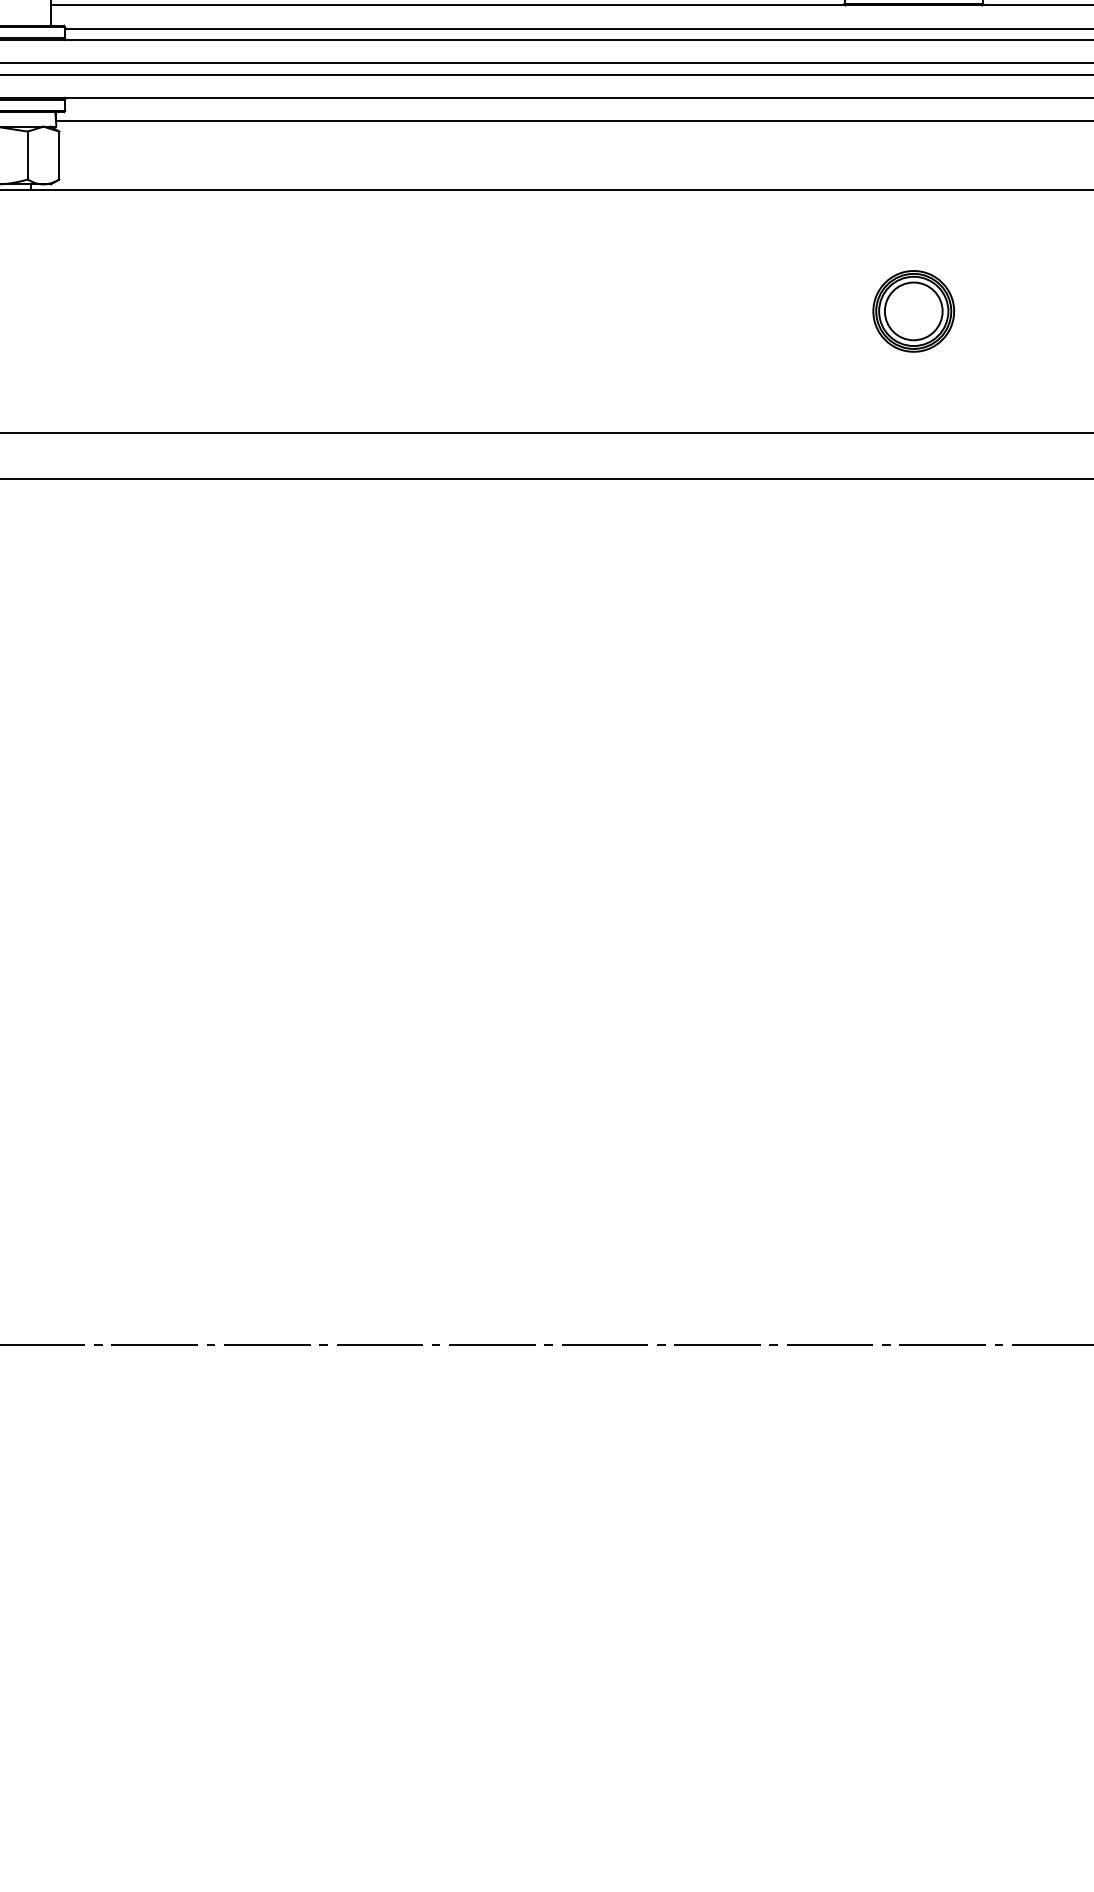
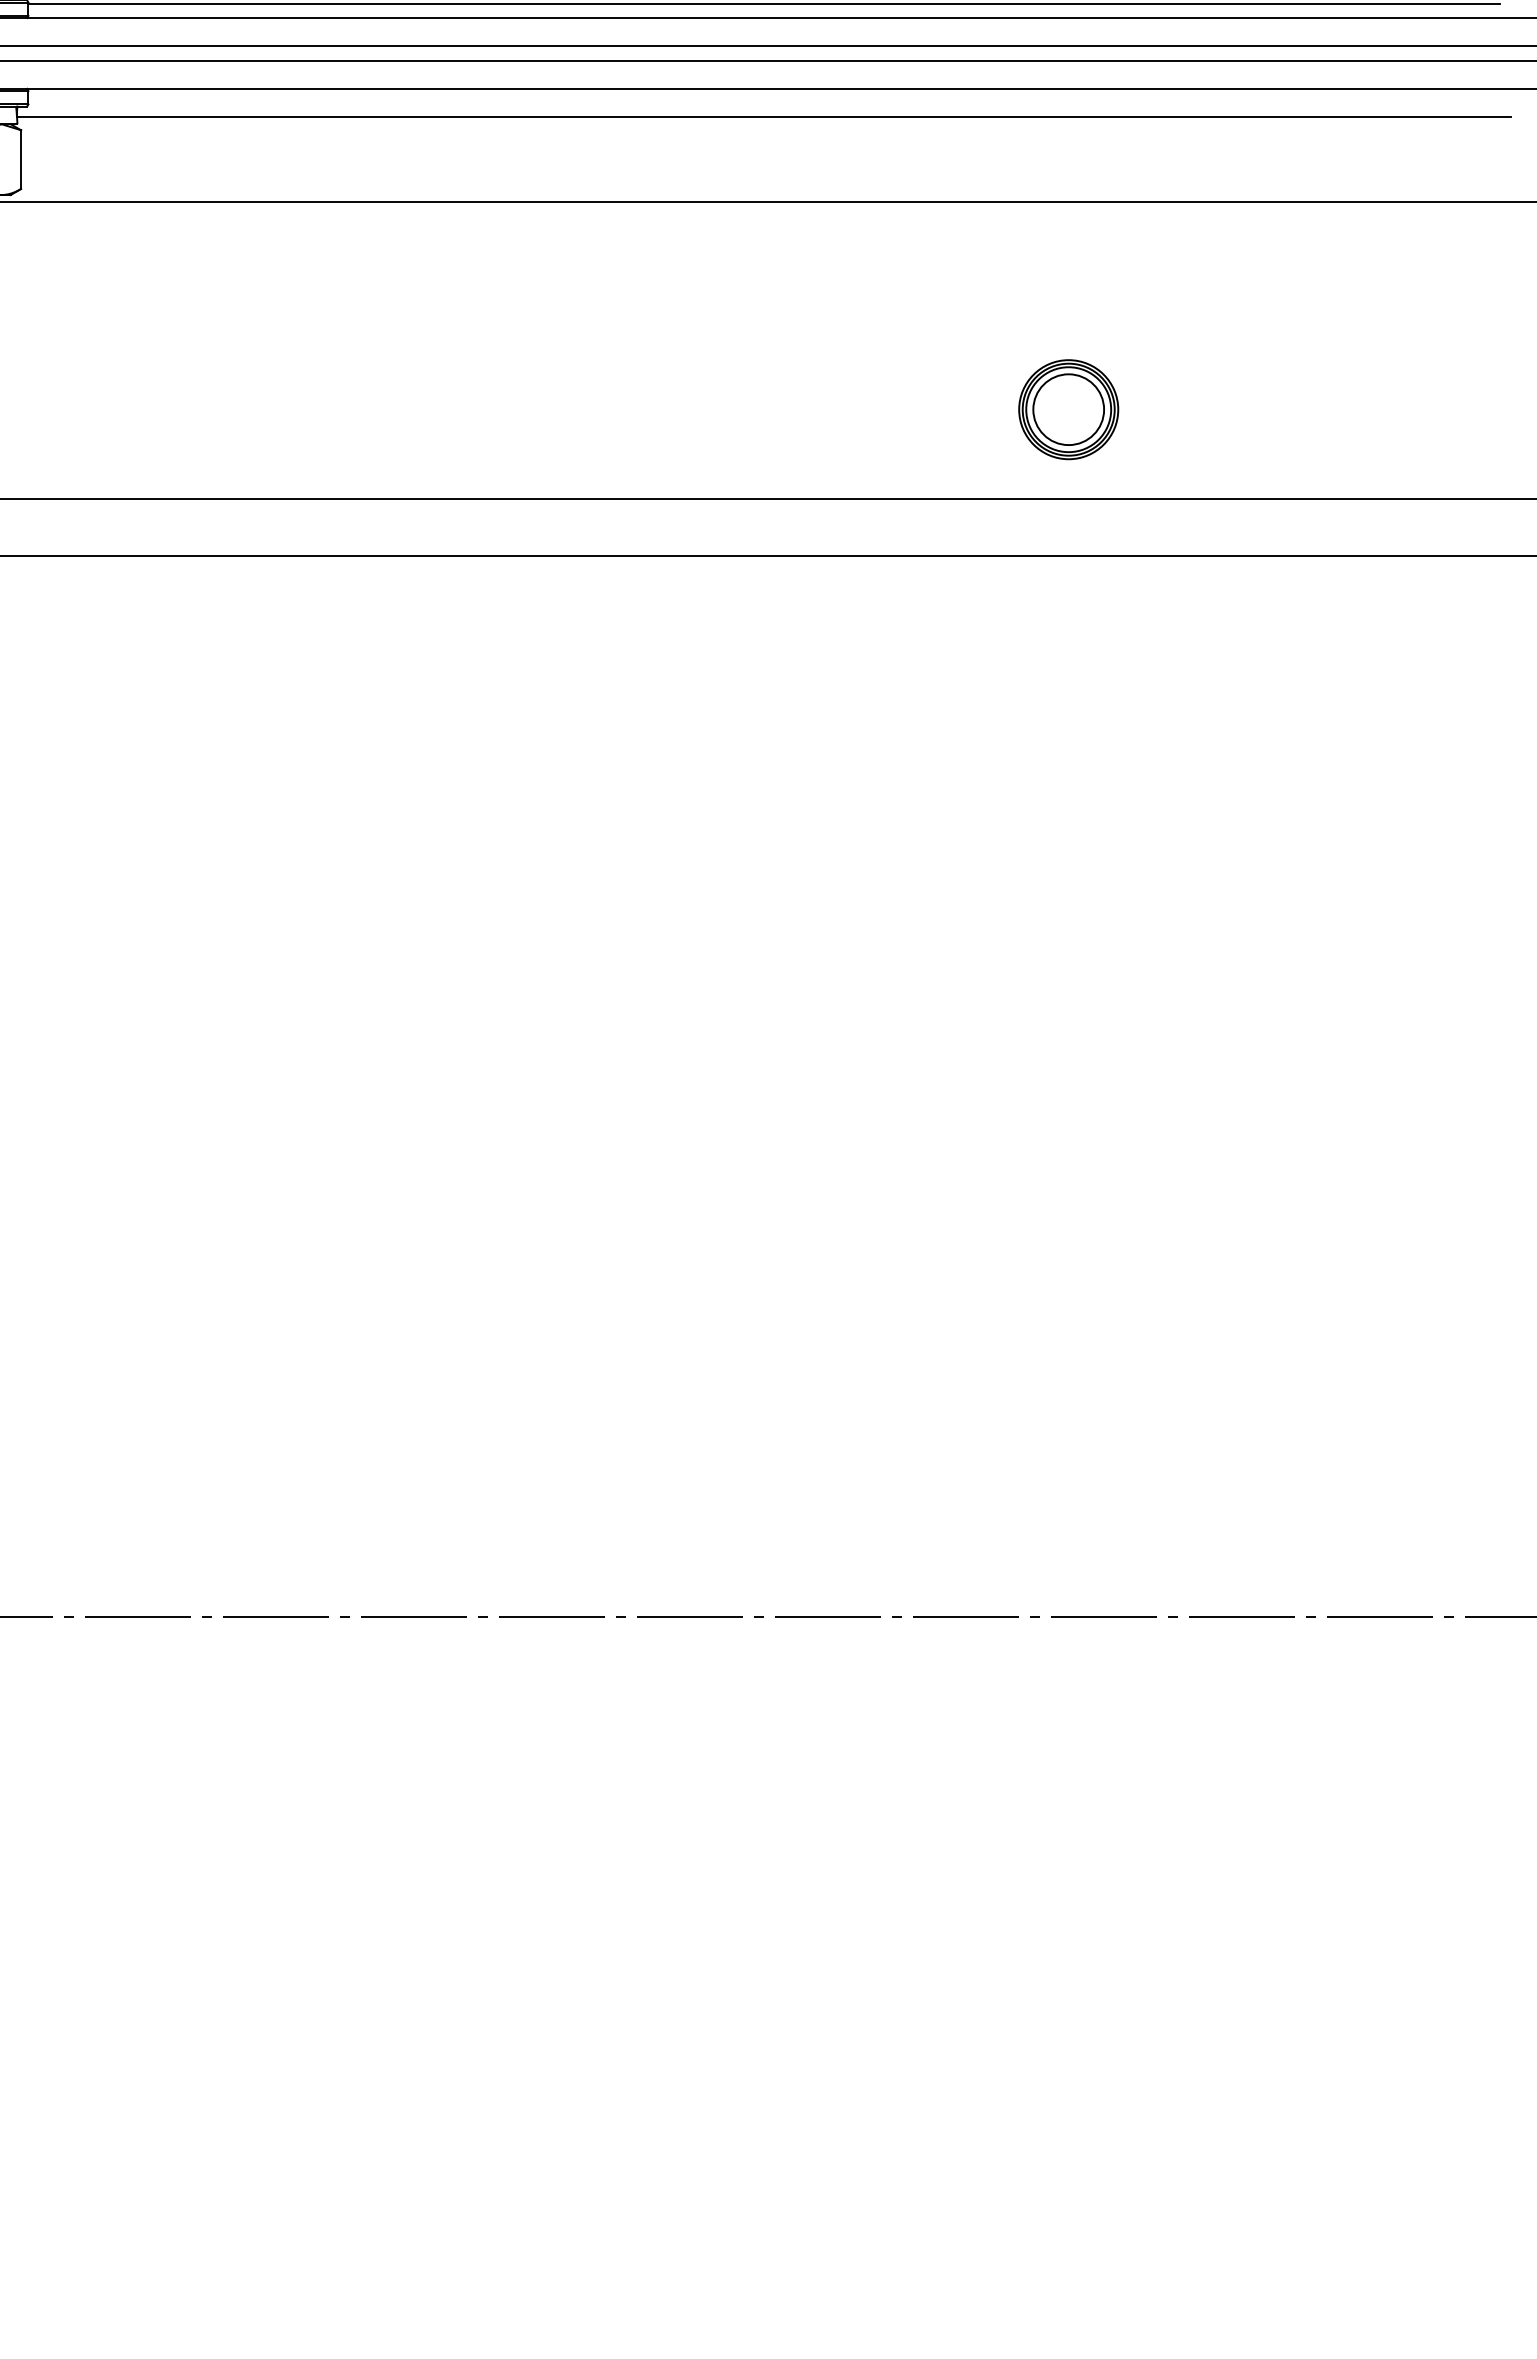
part: (913, 311) -> (1068, 409), moved

